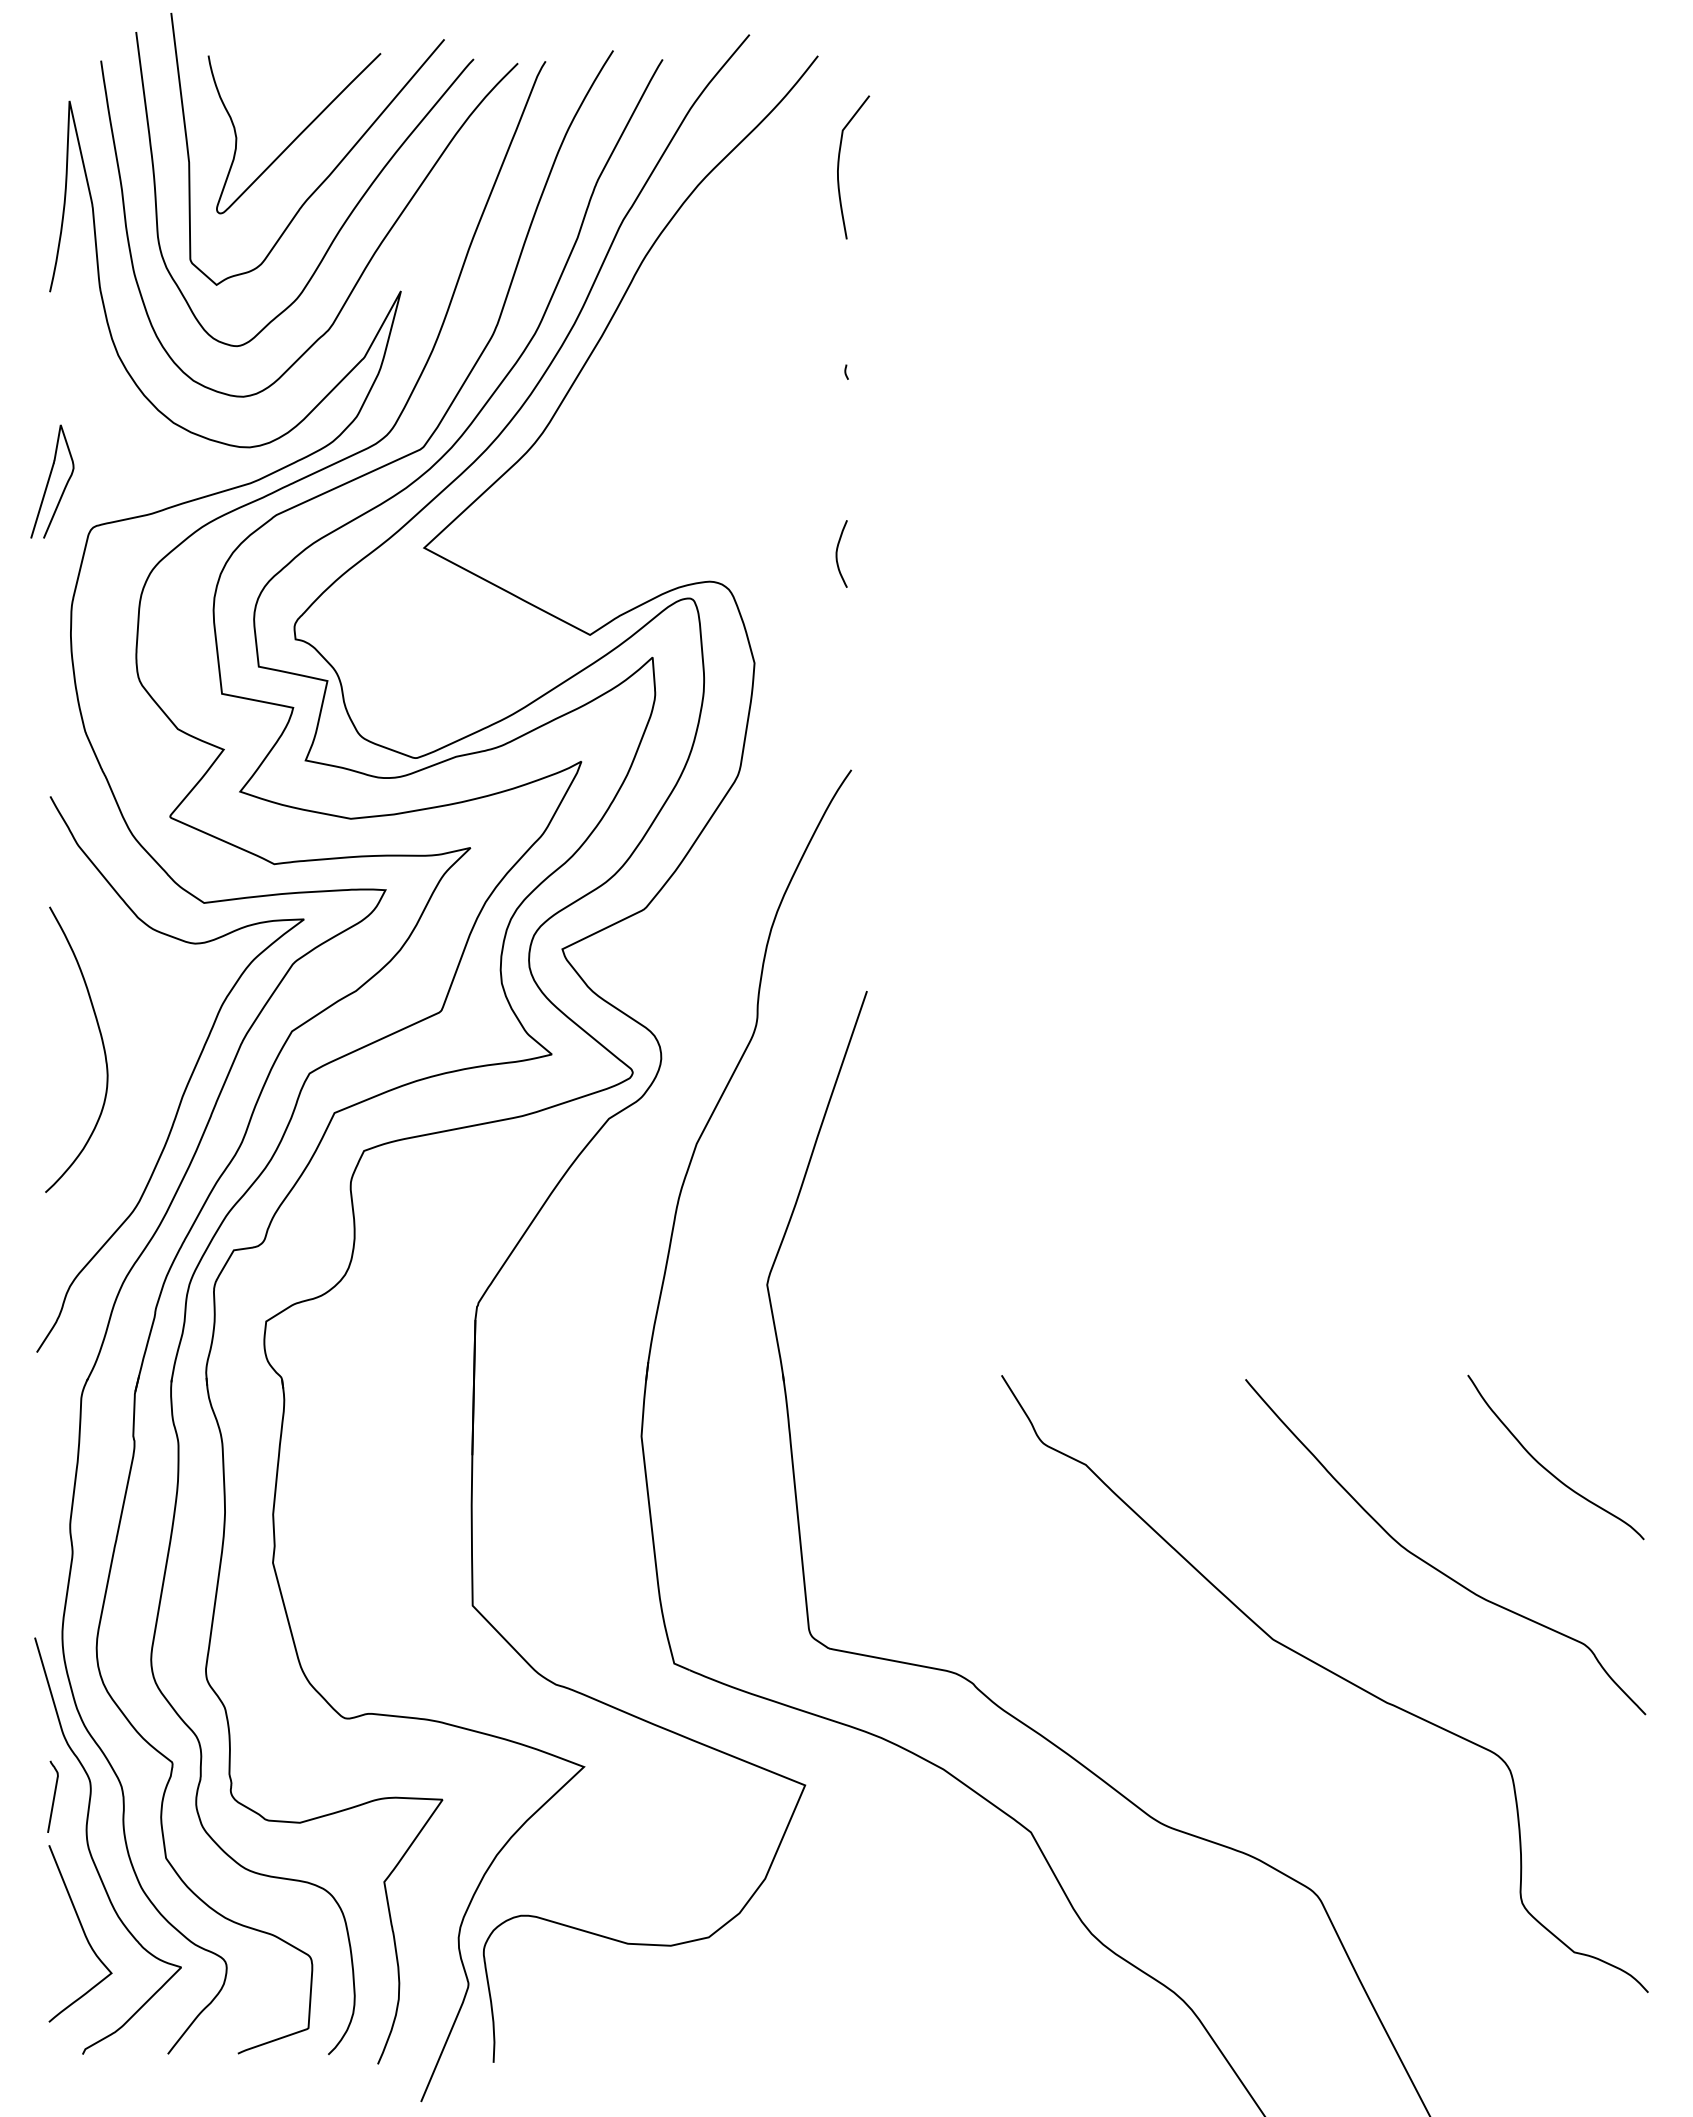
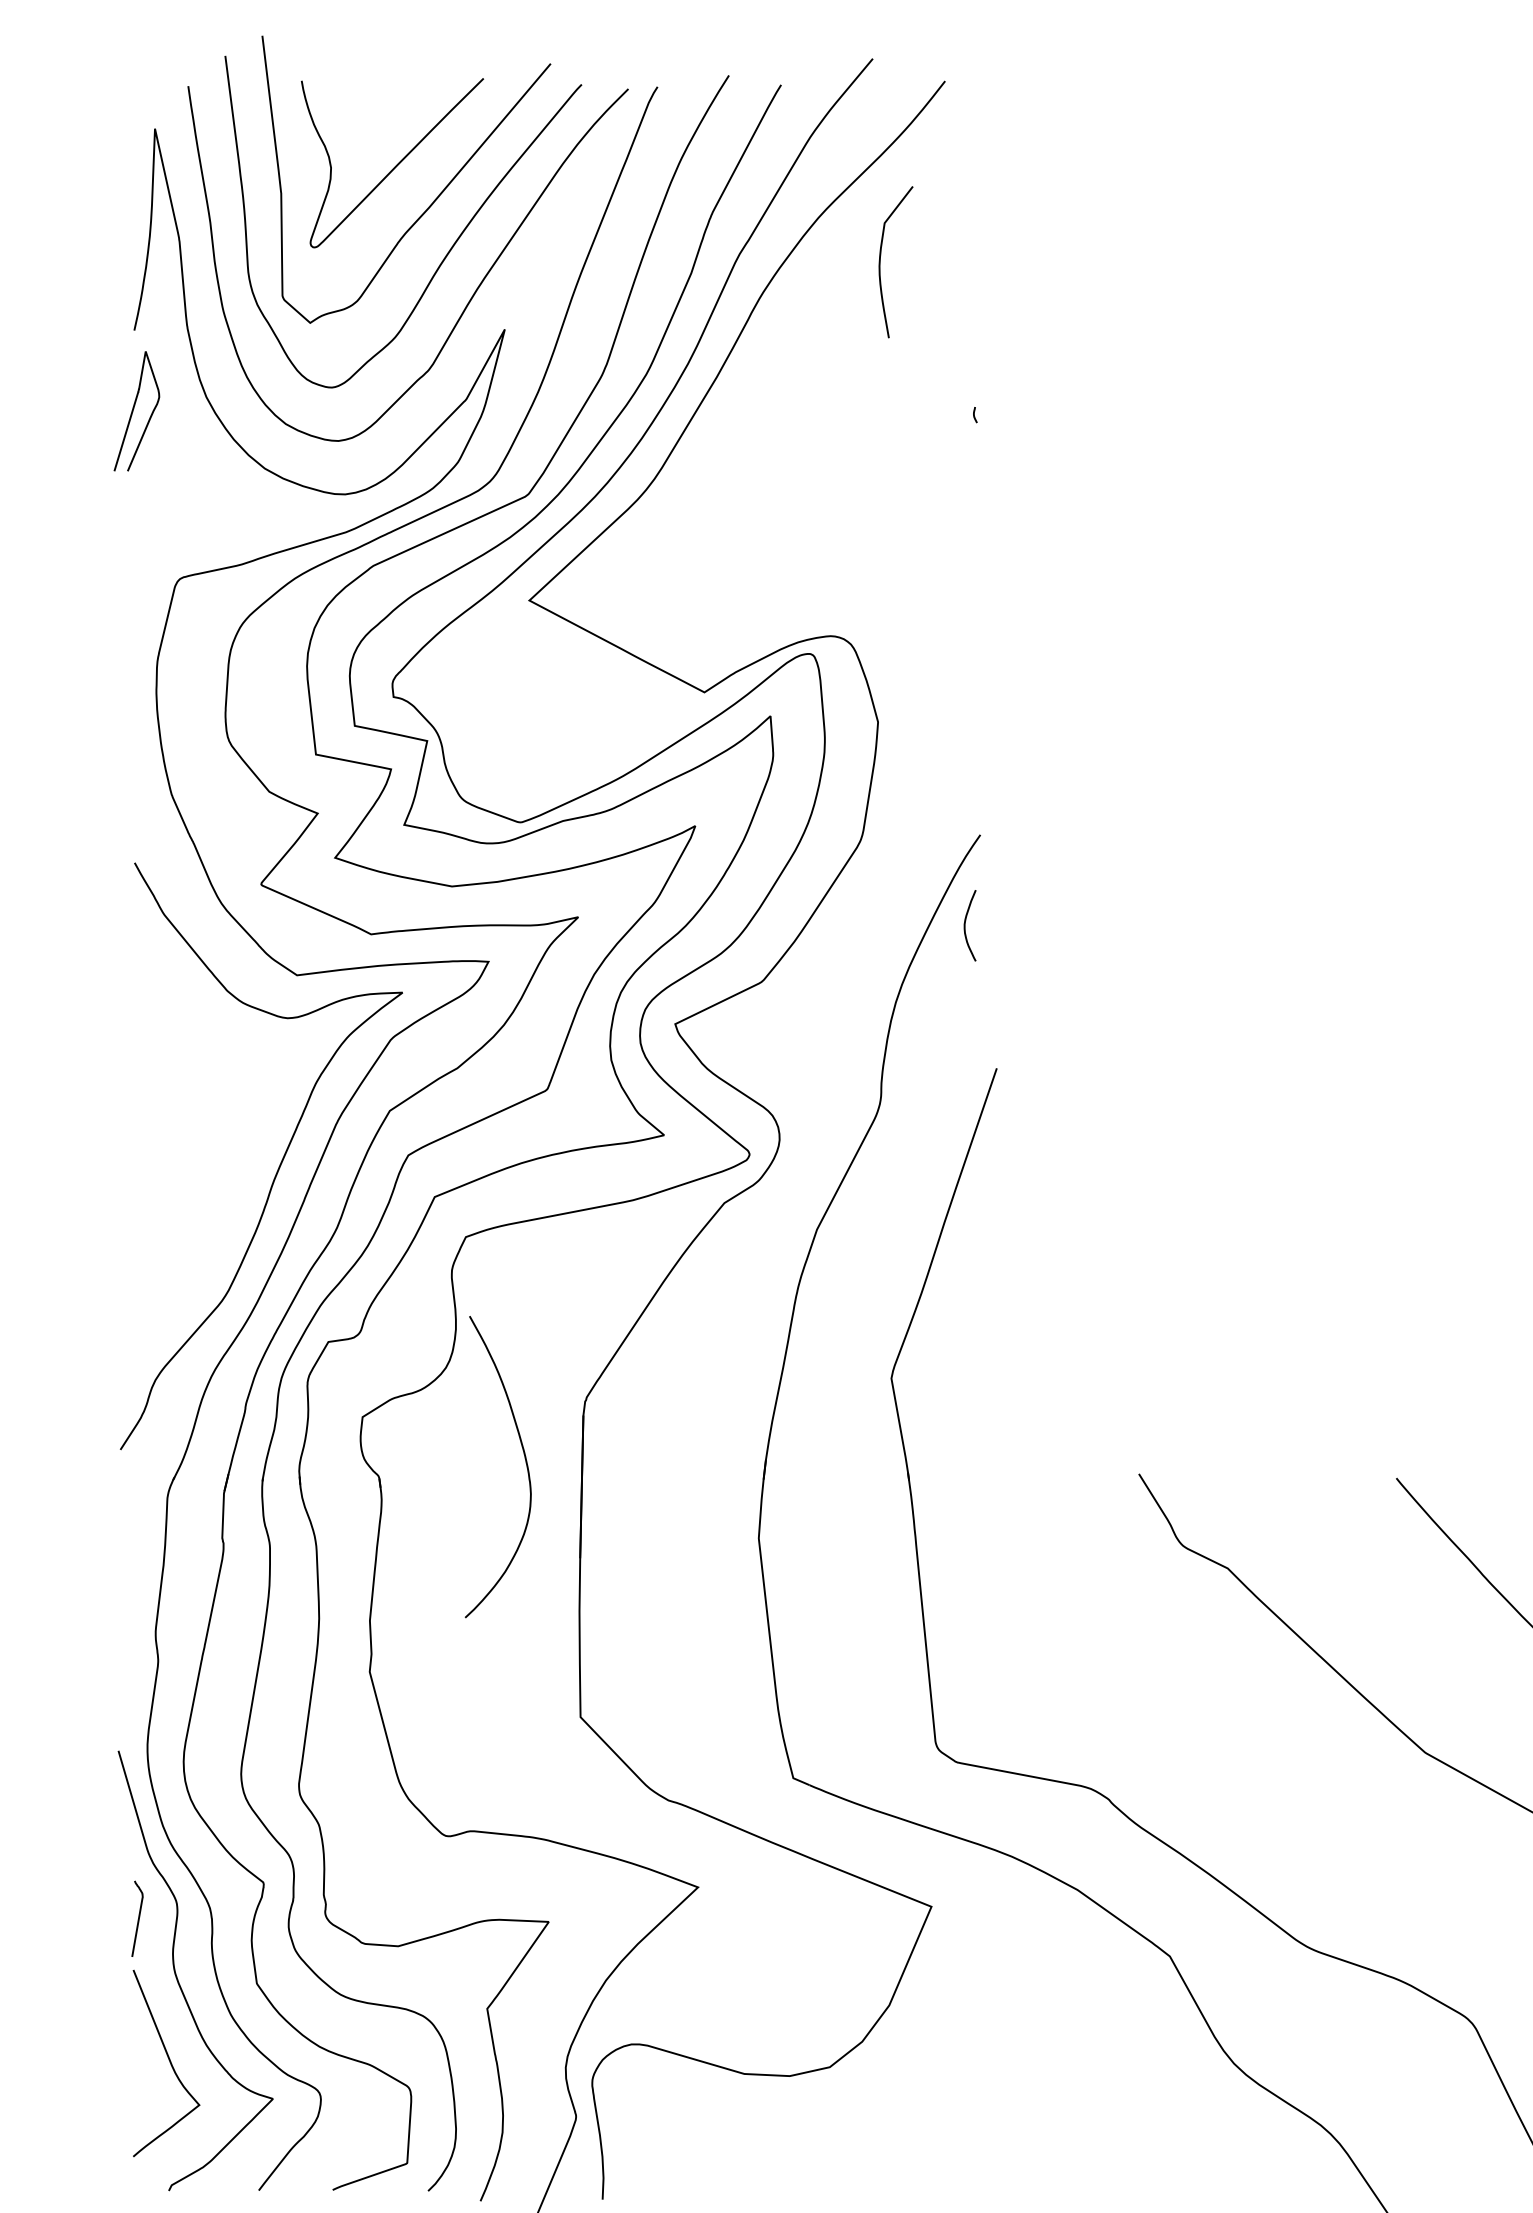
curve: (839, 166) -> (881, 261), moved
curve: (49, 481) -> (133, 411), moved
curve: (837, 553) -> (965, 925), moved
curve: (102, 1046) -> (525, 1463), moved

